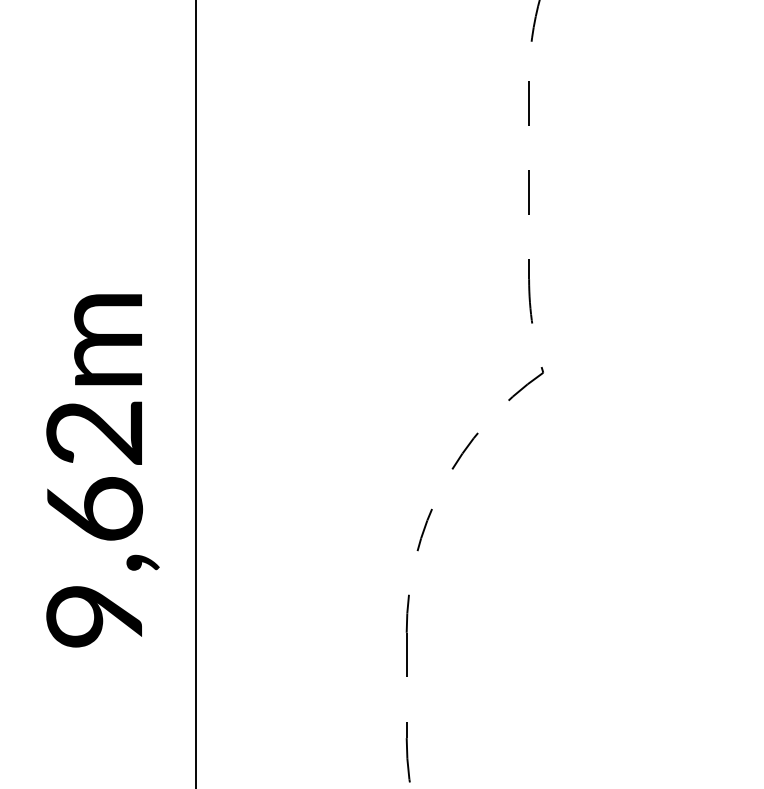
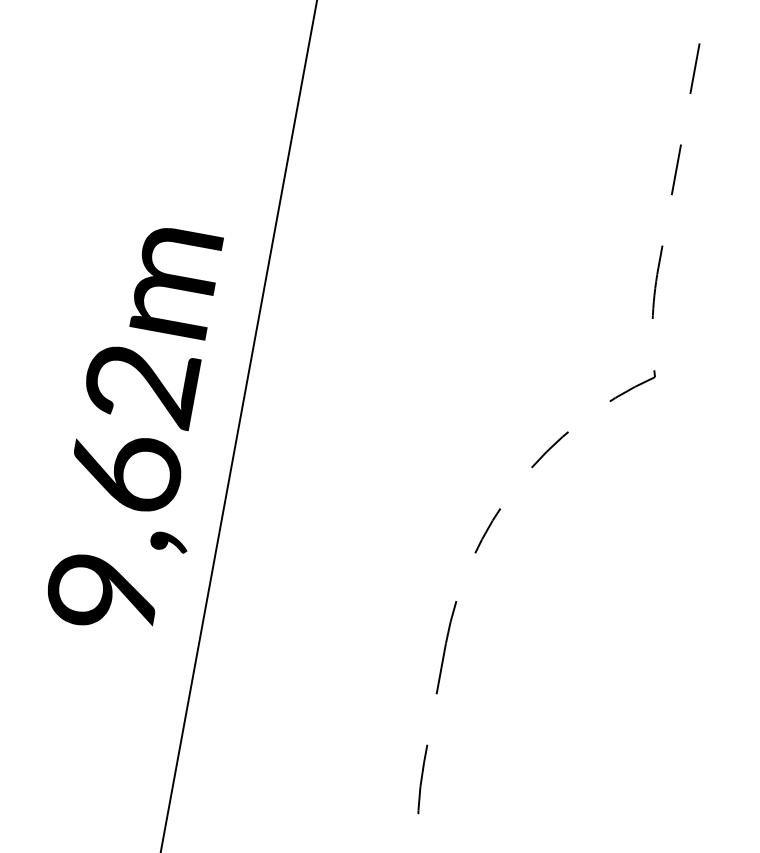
text: (102, 470) -> (142, 429), moved

